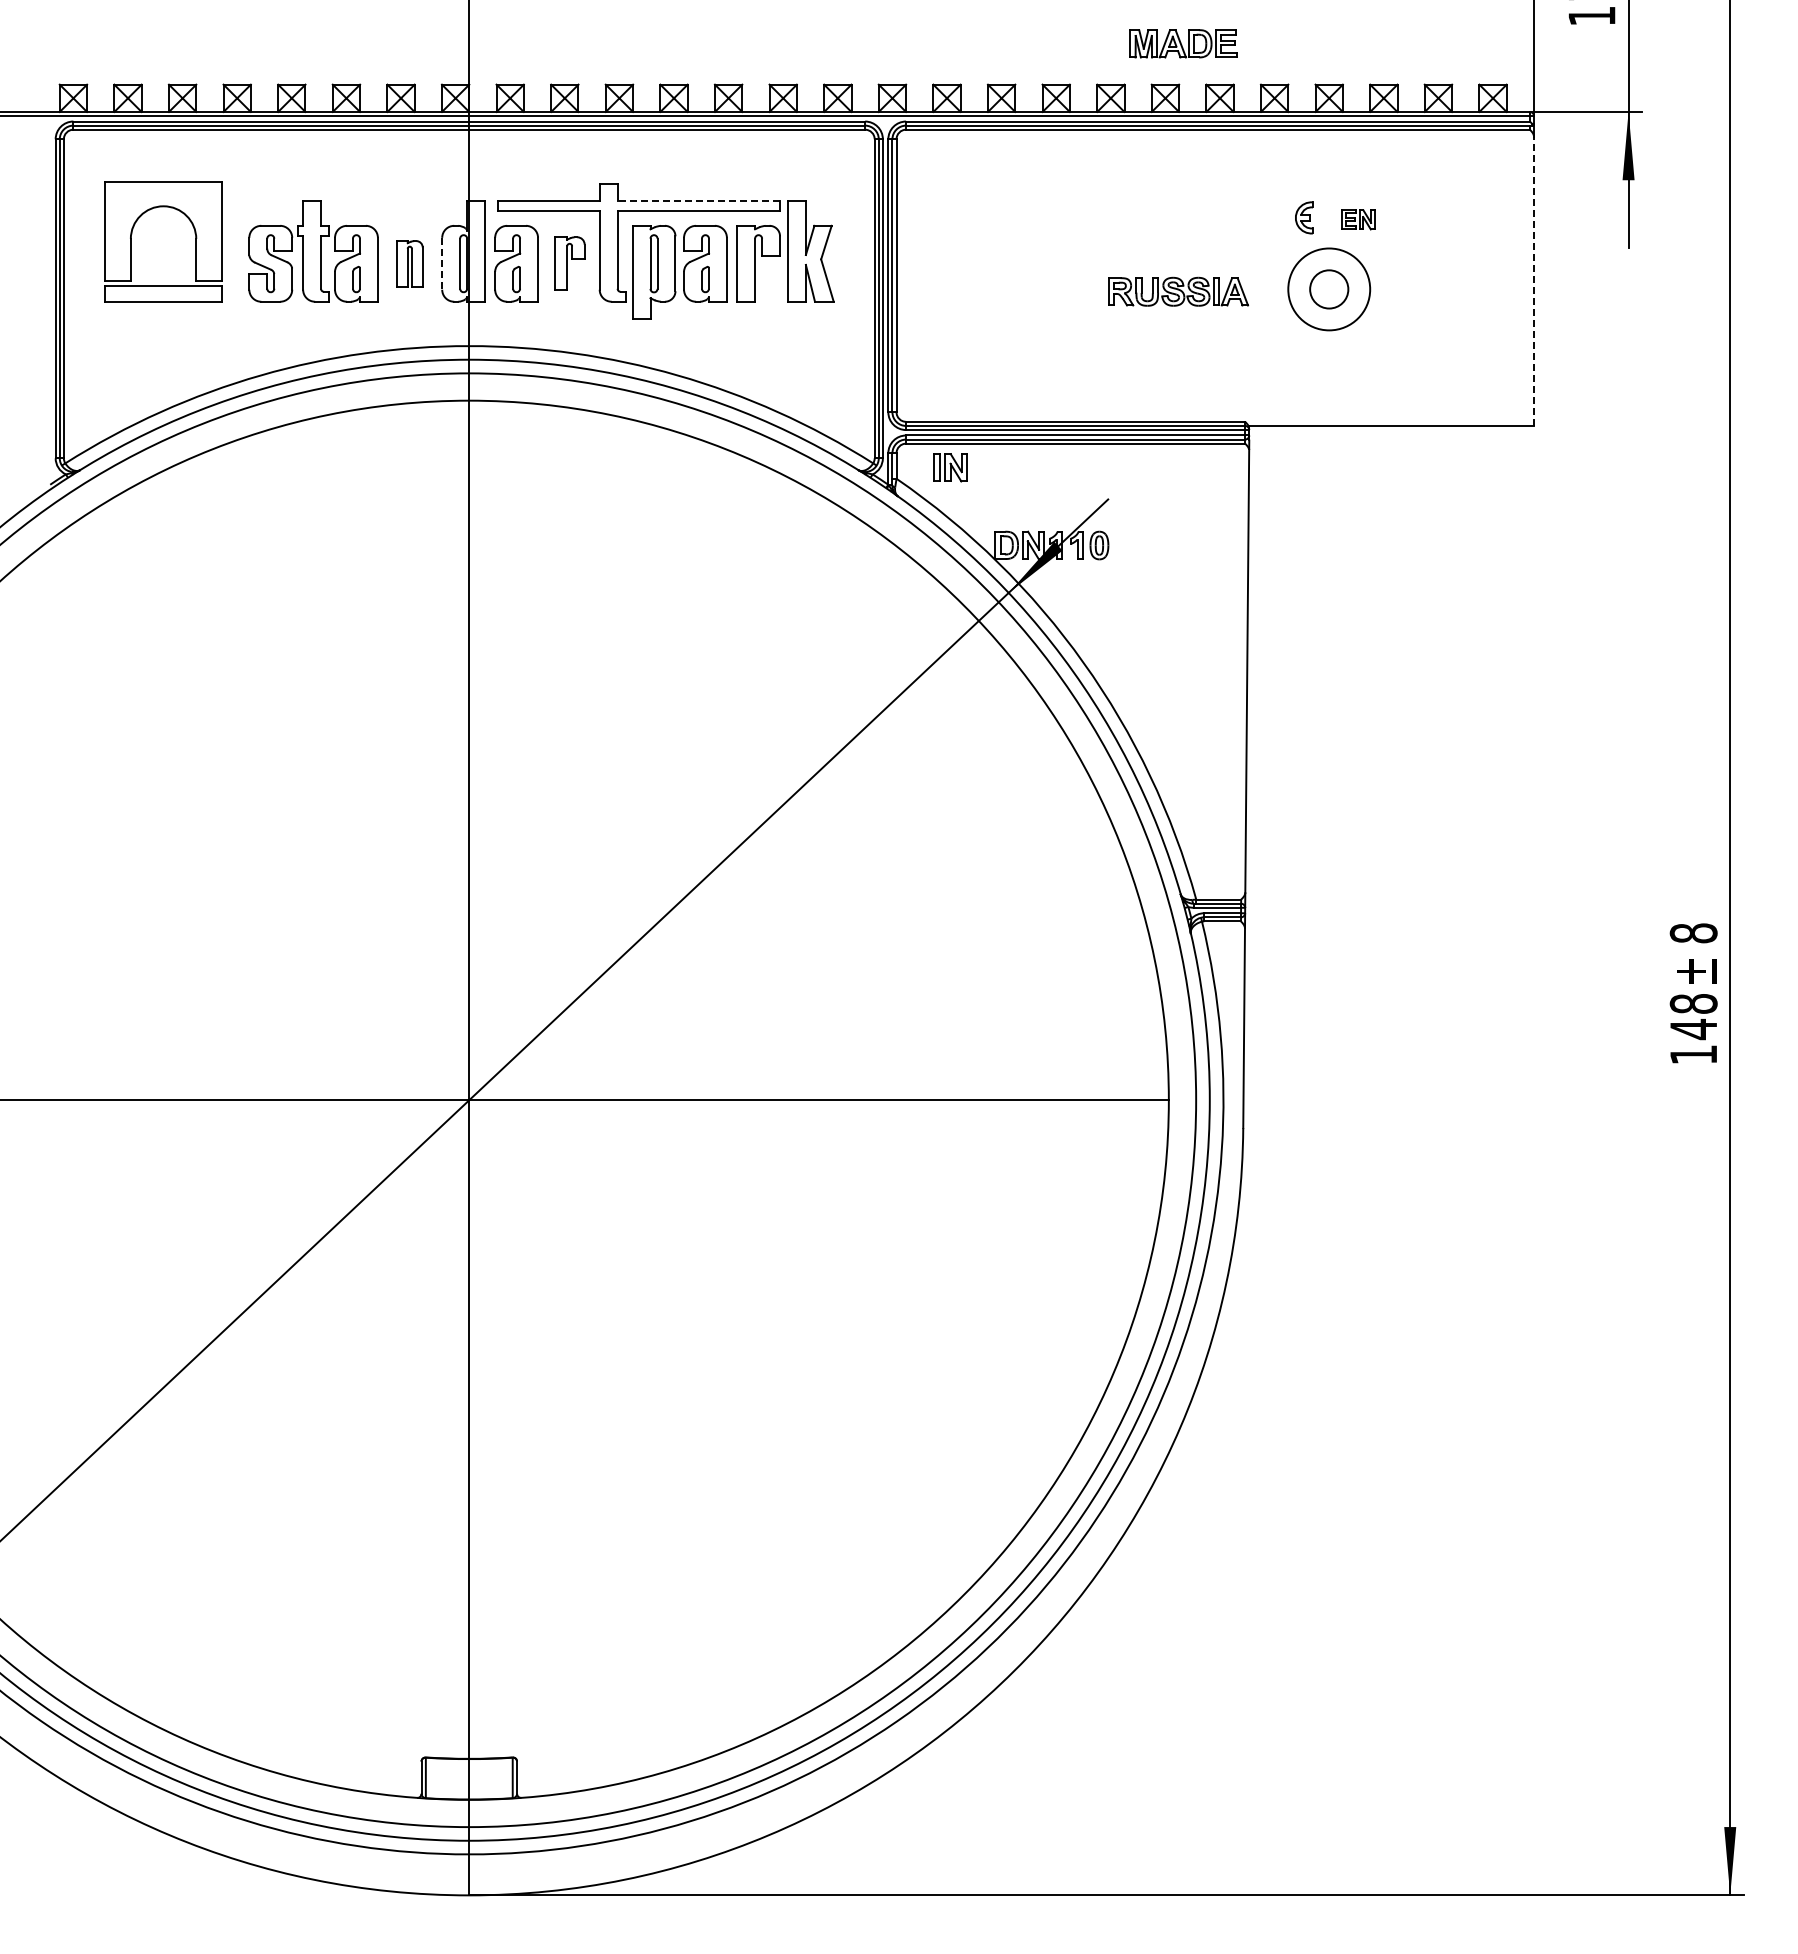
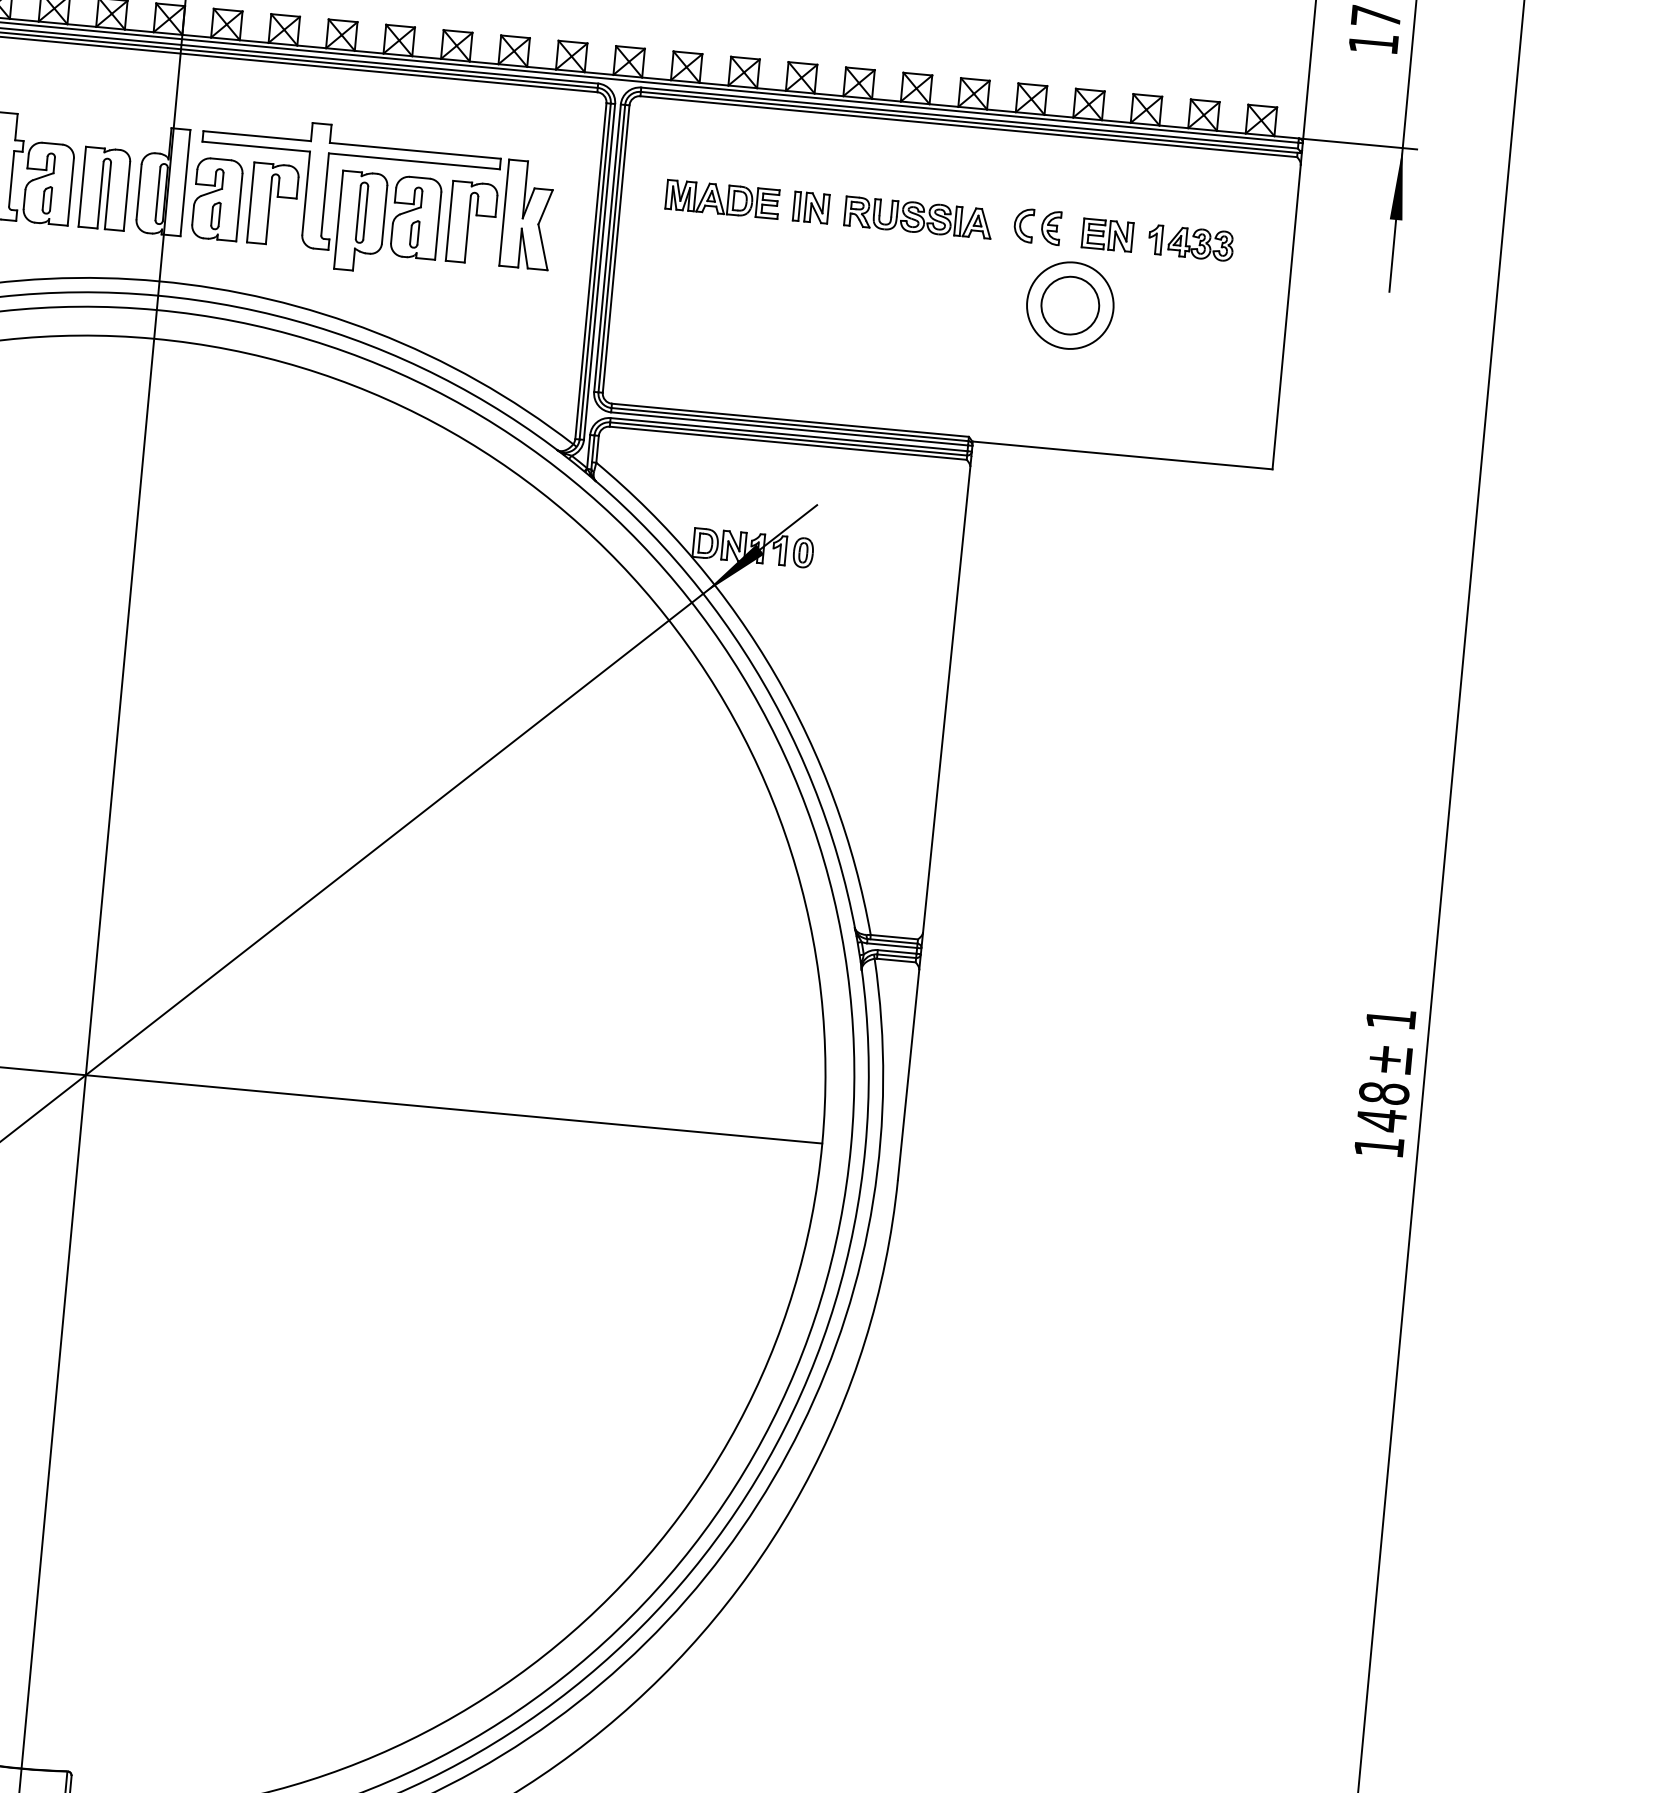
part: (1183, 43) -> (722, 199), moved
line: (698, 200) -> (415, 150), dashed -> solid
part: (1278, 217) -> (1023, 224), added
part: (1358, 219) -> (1107, 234), size x1.43
part: (1437, 219) -> (1191, 242), added
part: (409, 263) -> (104, 188), size x1.67
line: (442, 263) -> (139, 191), dashed -> solid
part: (569, 263) -> (273, 204), size x1.43
line: (1534, 281) -> (1287, 317), dashed -> solid
circle: (1328, 289) -> (1069, 305), size x1.43
part: (1178, 291) -> (918, 217), moved
part: (950, 467) -> (811, 207), moved
text: (1693, 933) -> (1390, 1019), 8 -> 1

